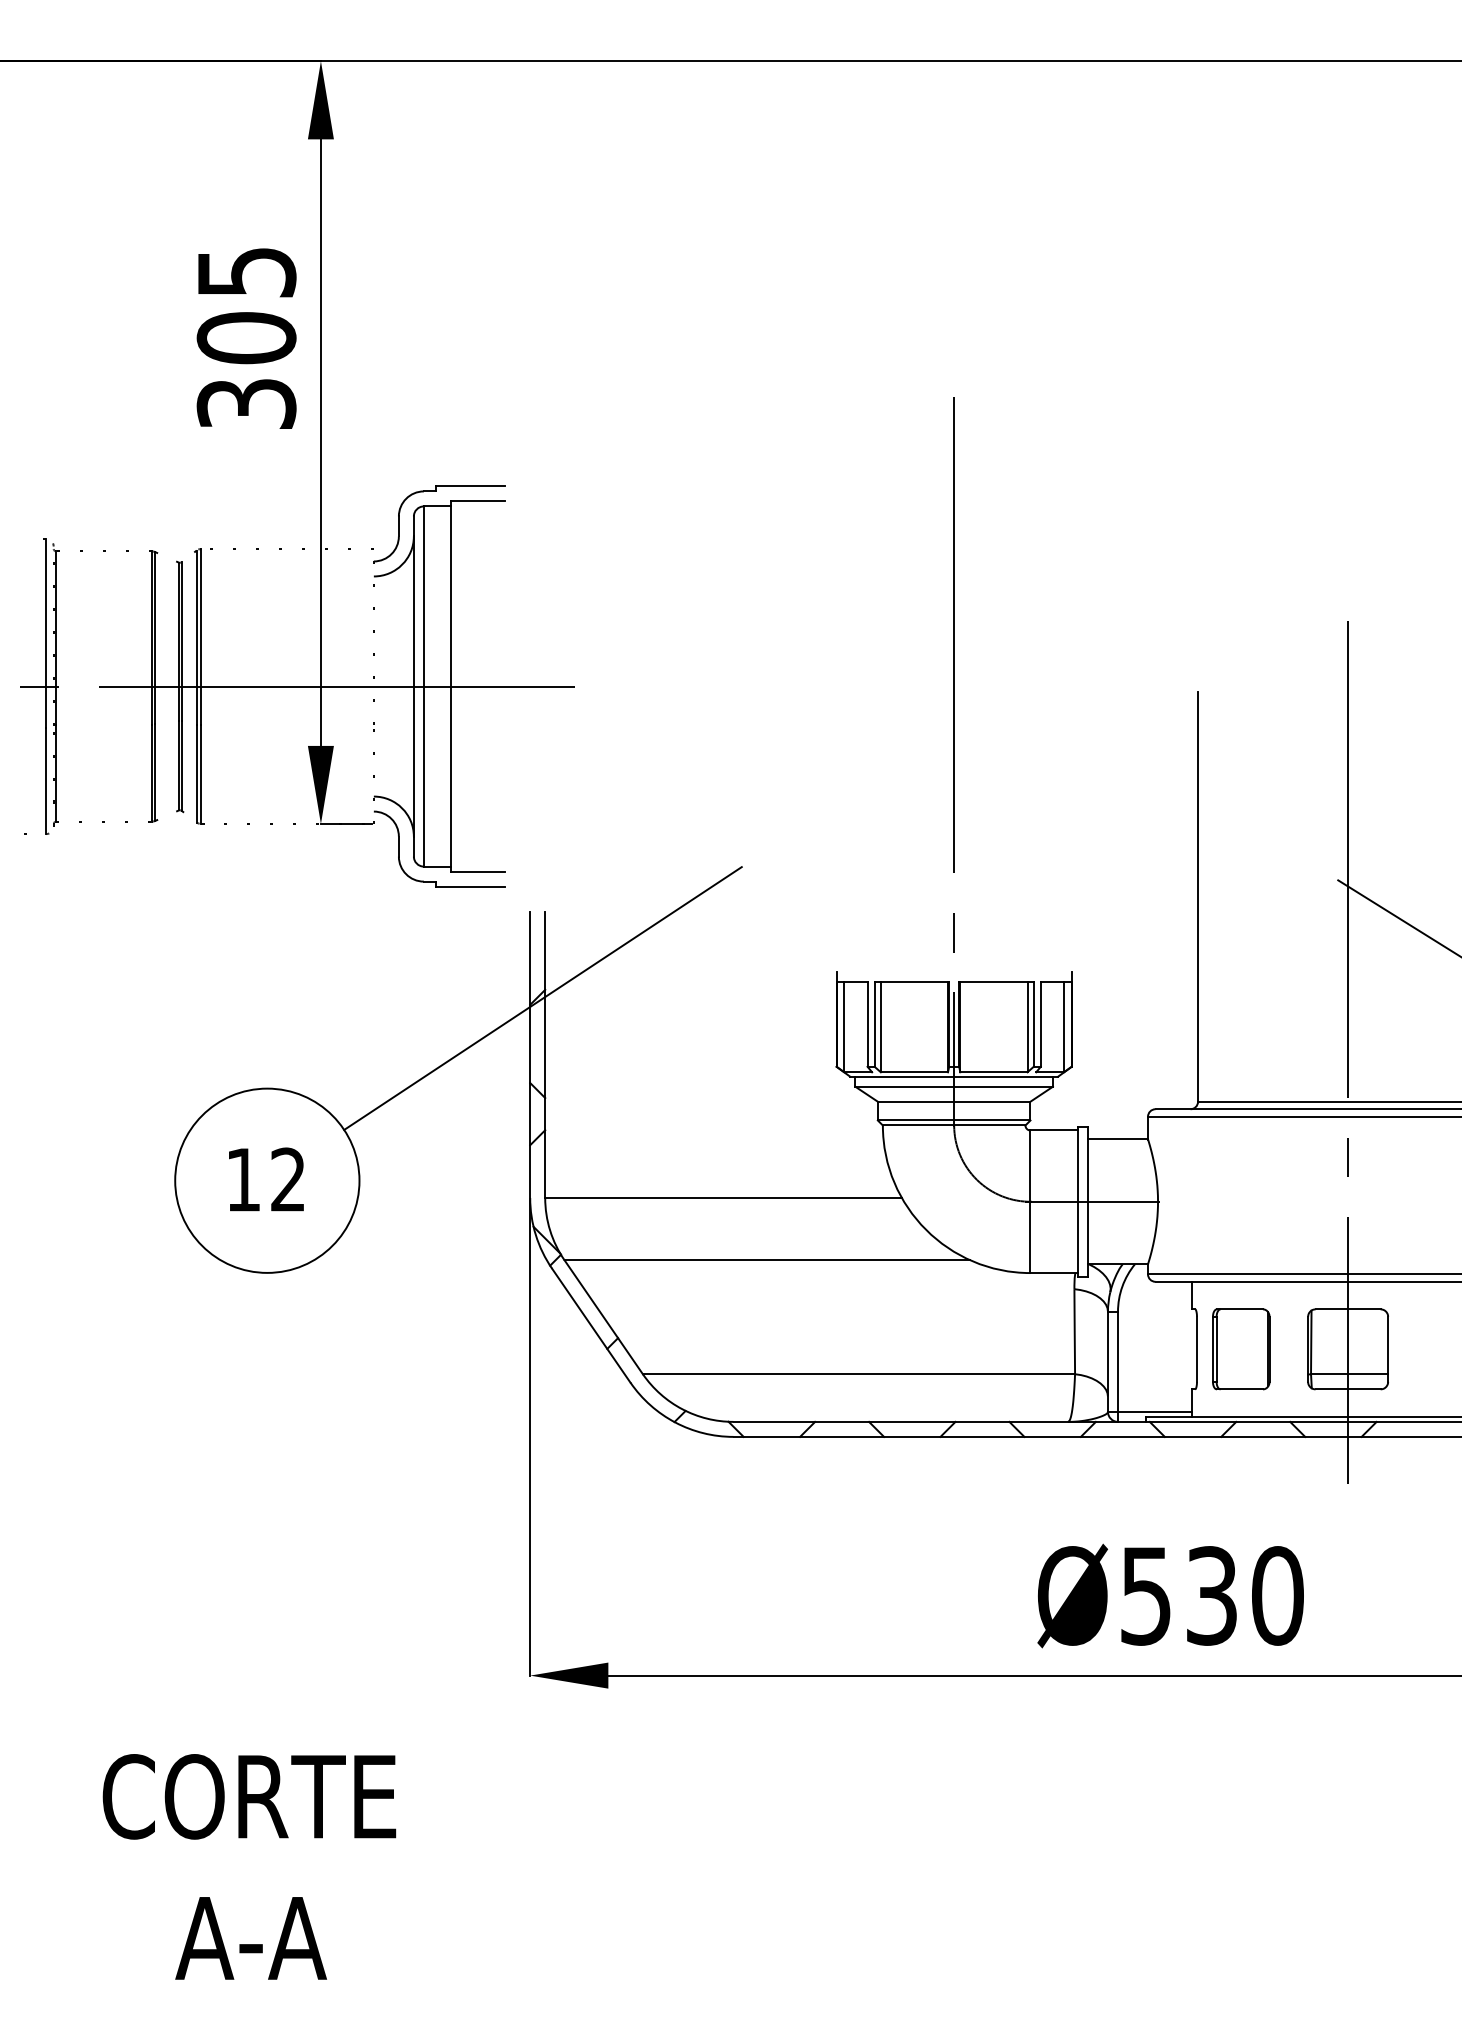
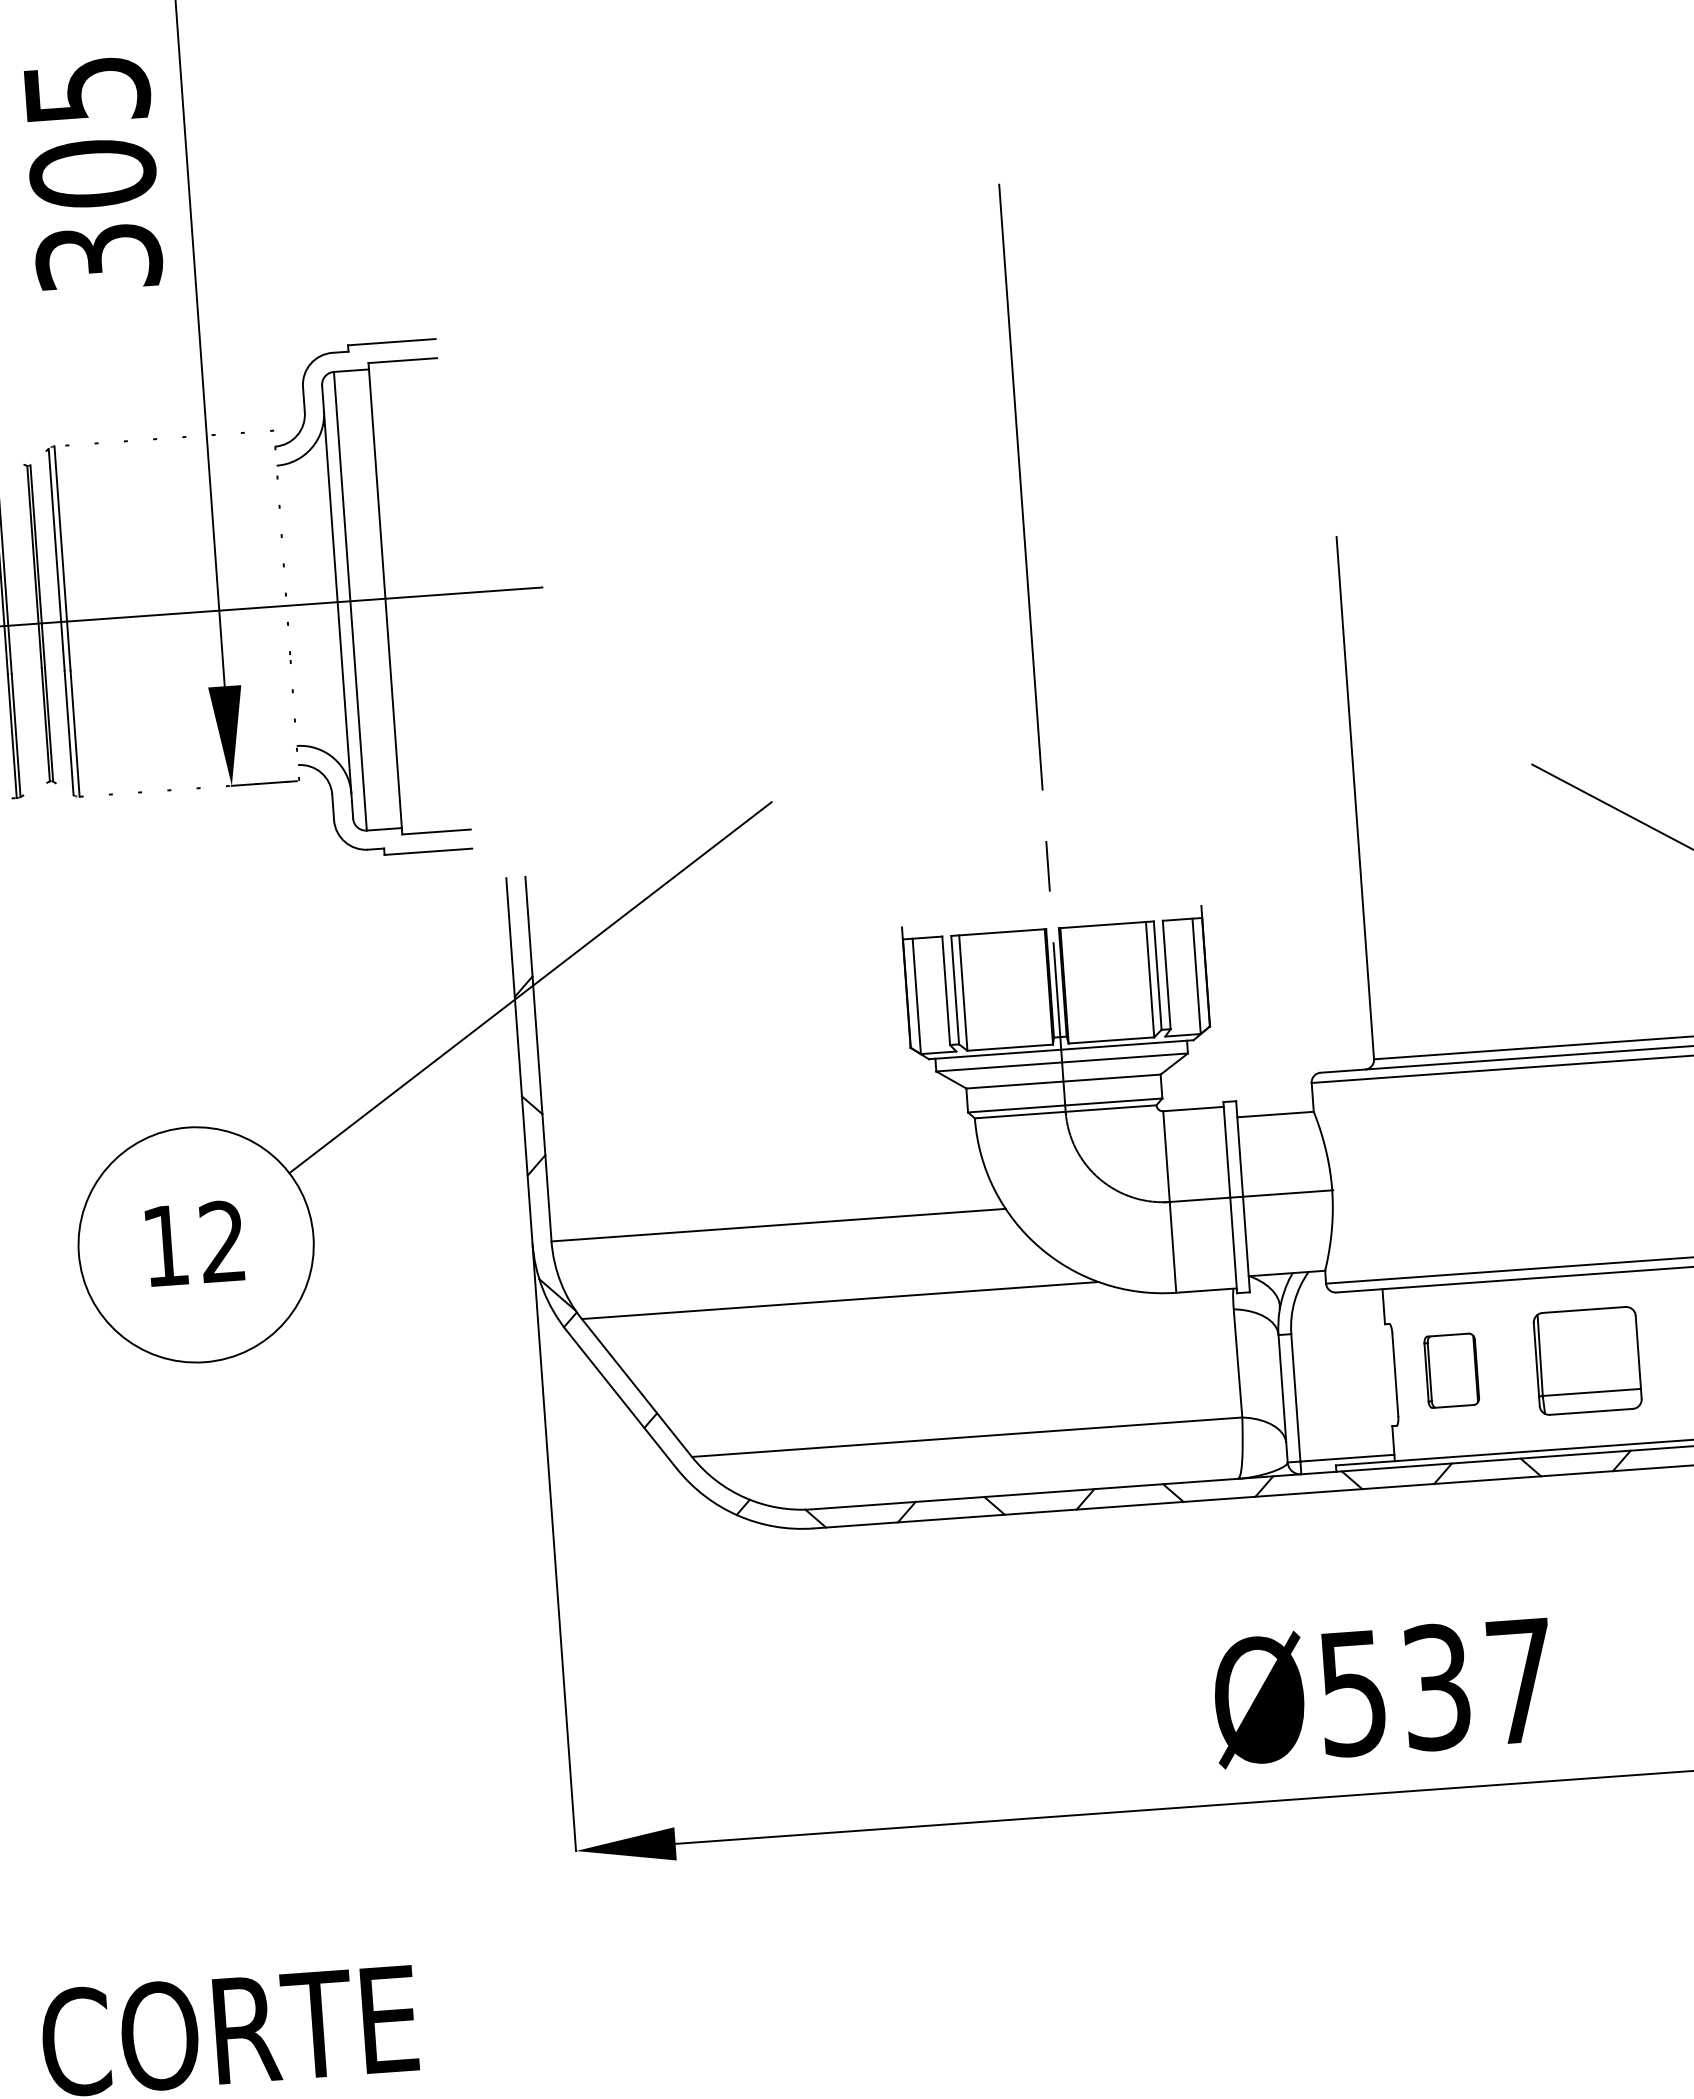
line: (1348, 1052) -> (1561, 982), removed
part: (1241, 1349) -> (1451, 1370), size x0.7
text: (1277, 1595) -> (1520, 1680), Ø530 -> Ø537

